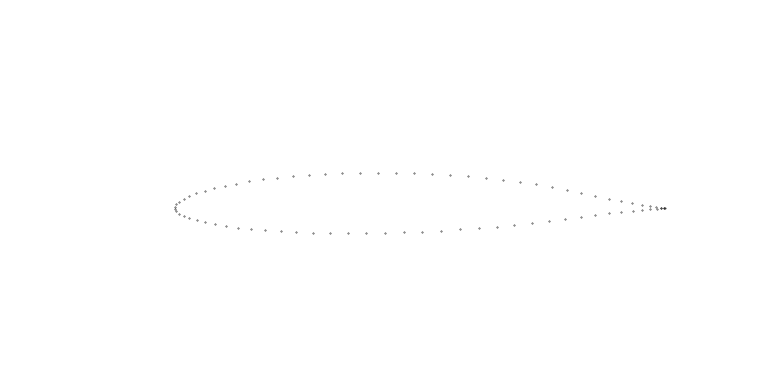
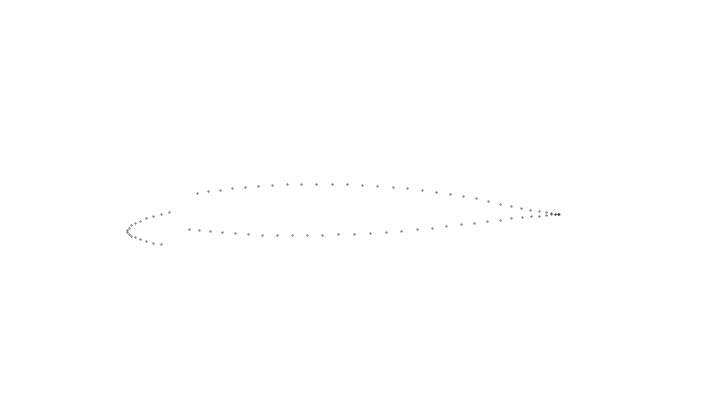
part: (197, 194) -> (146, 219), moved

